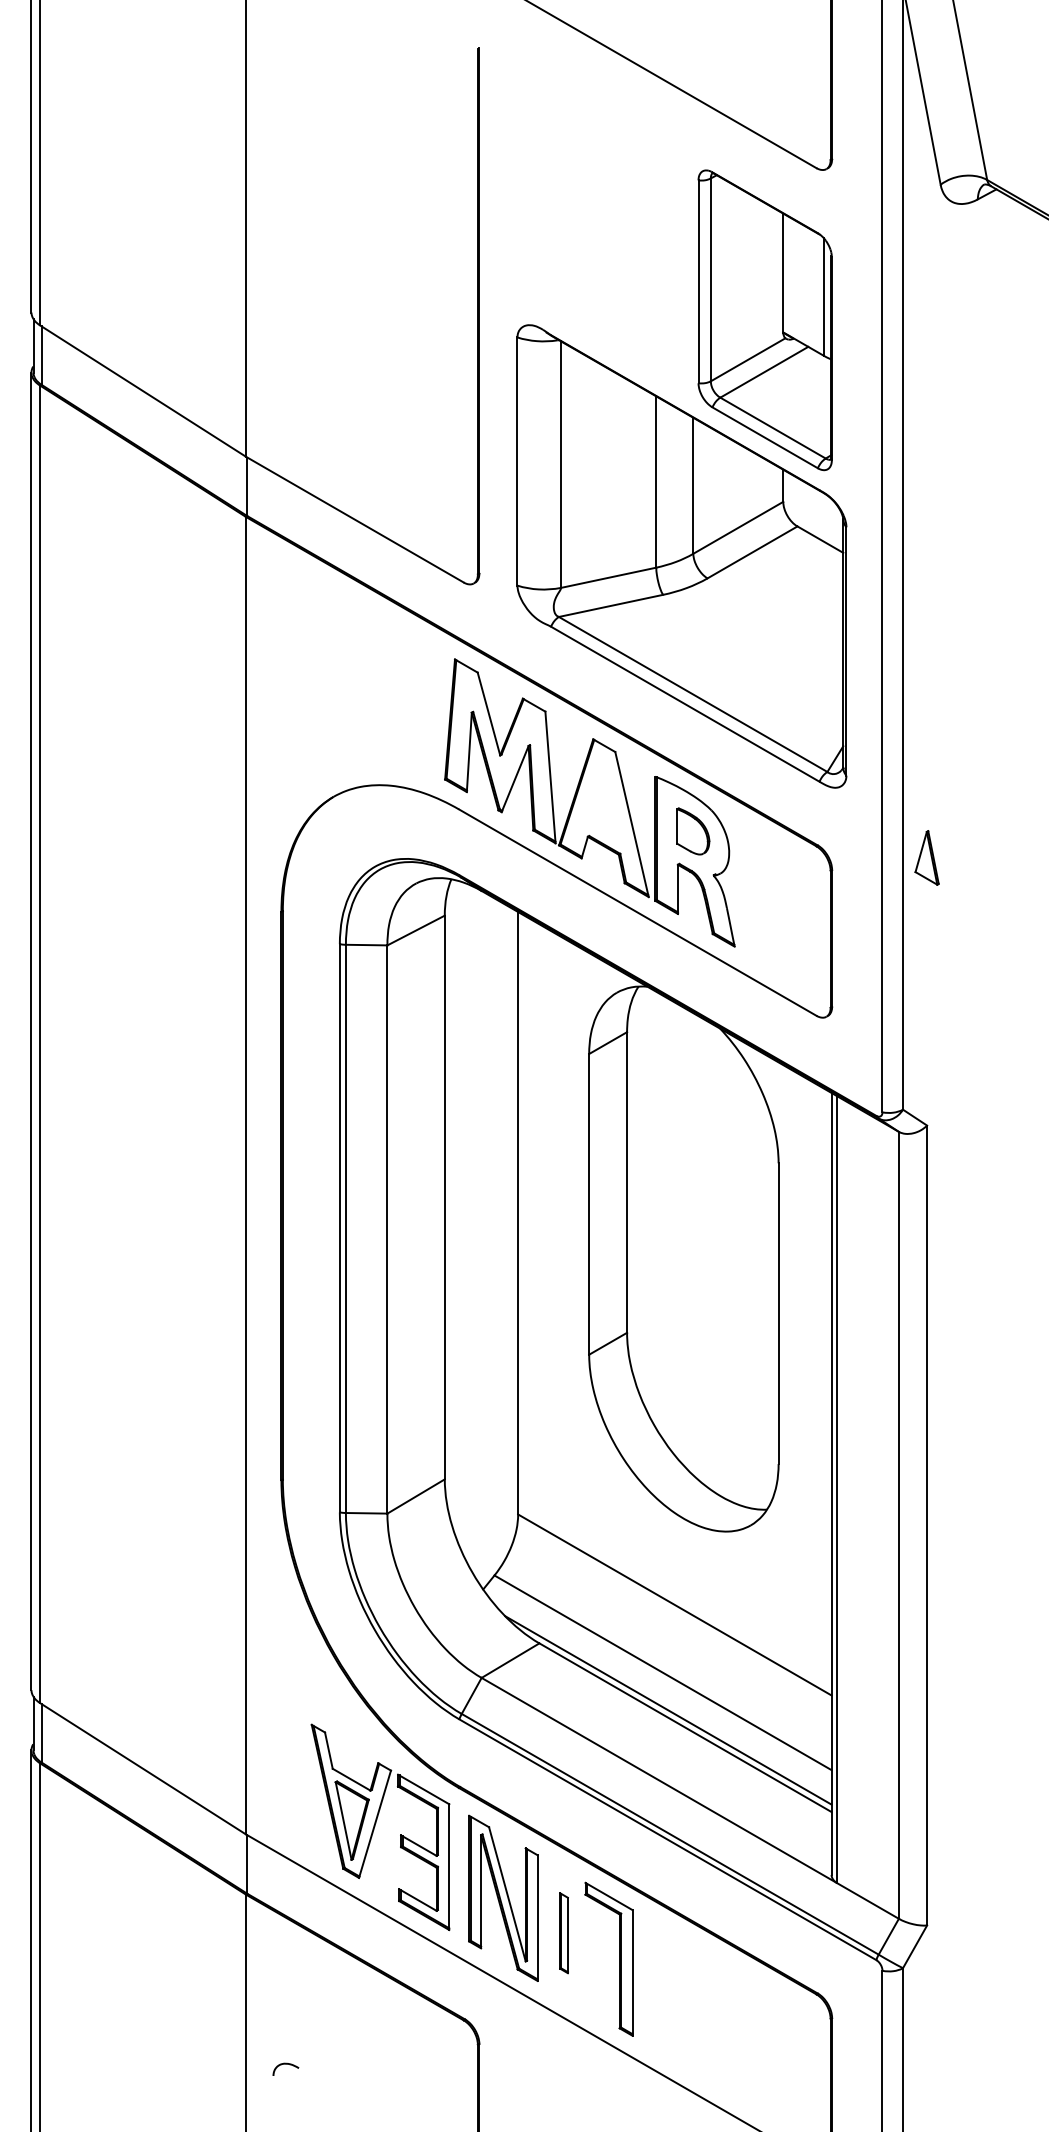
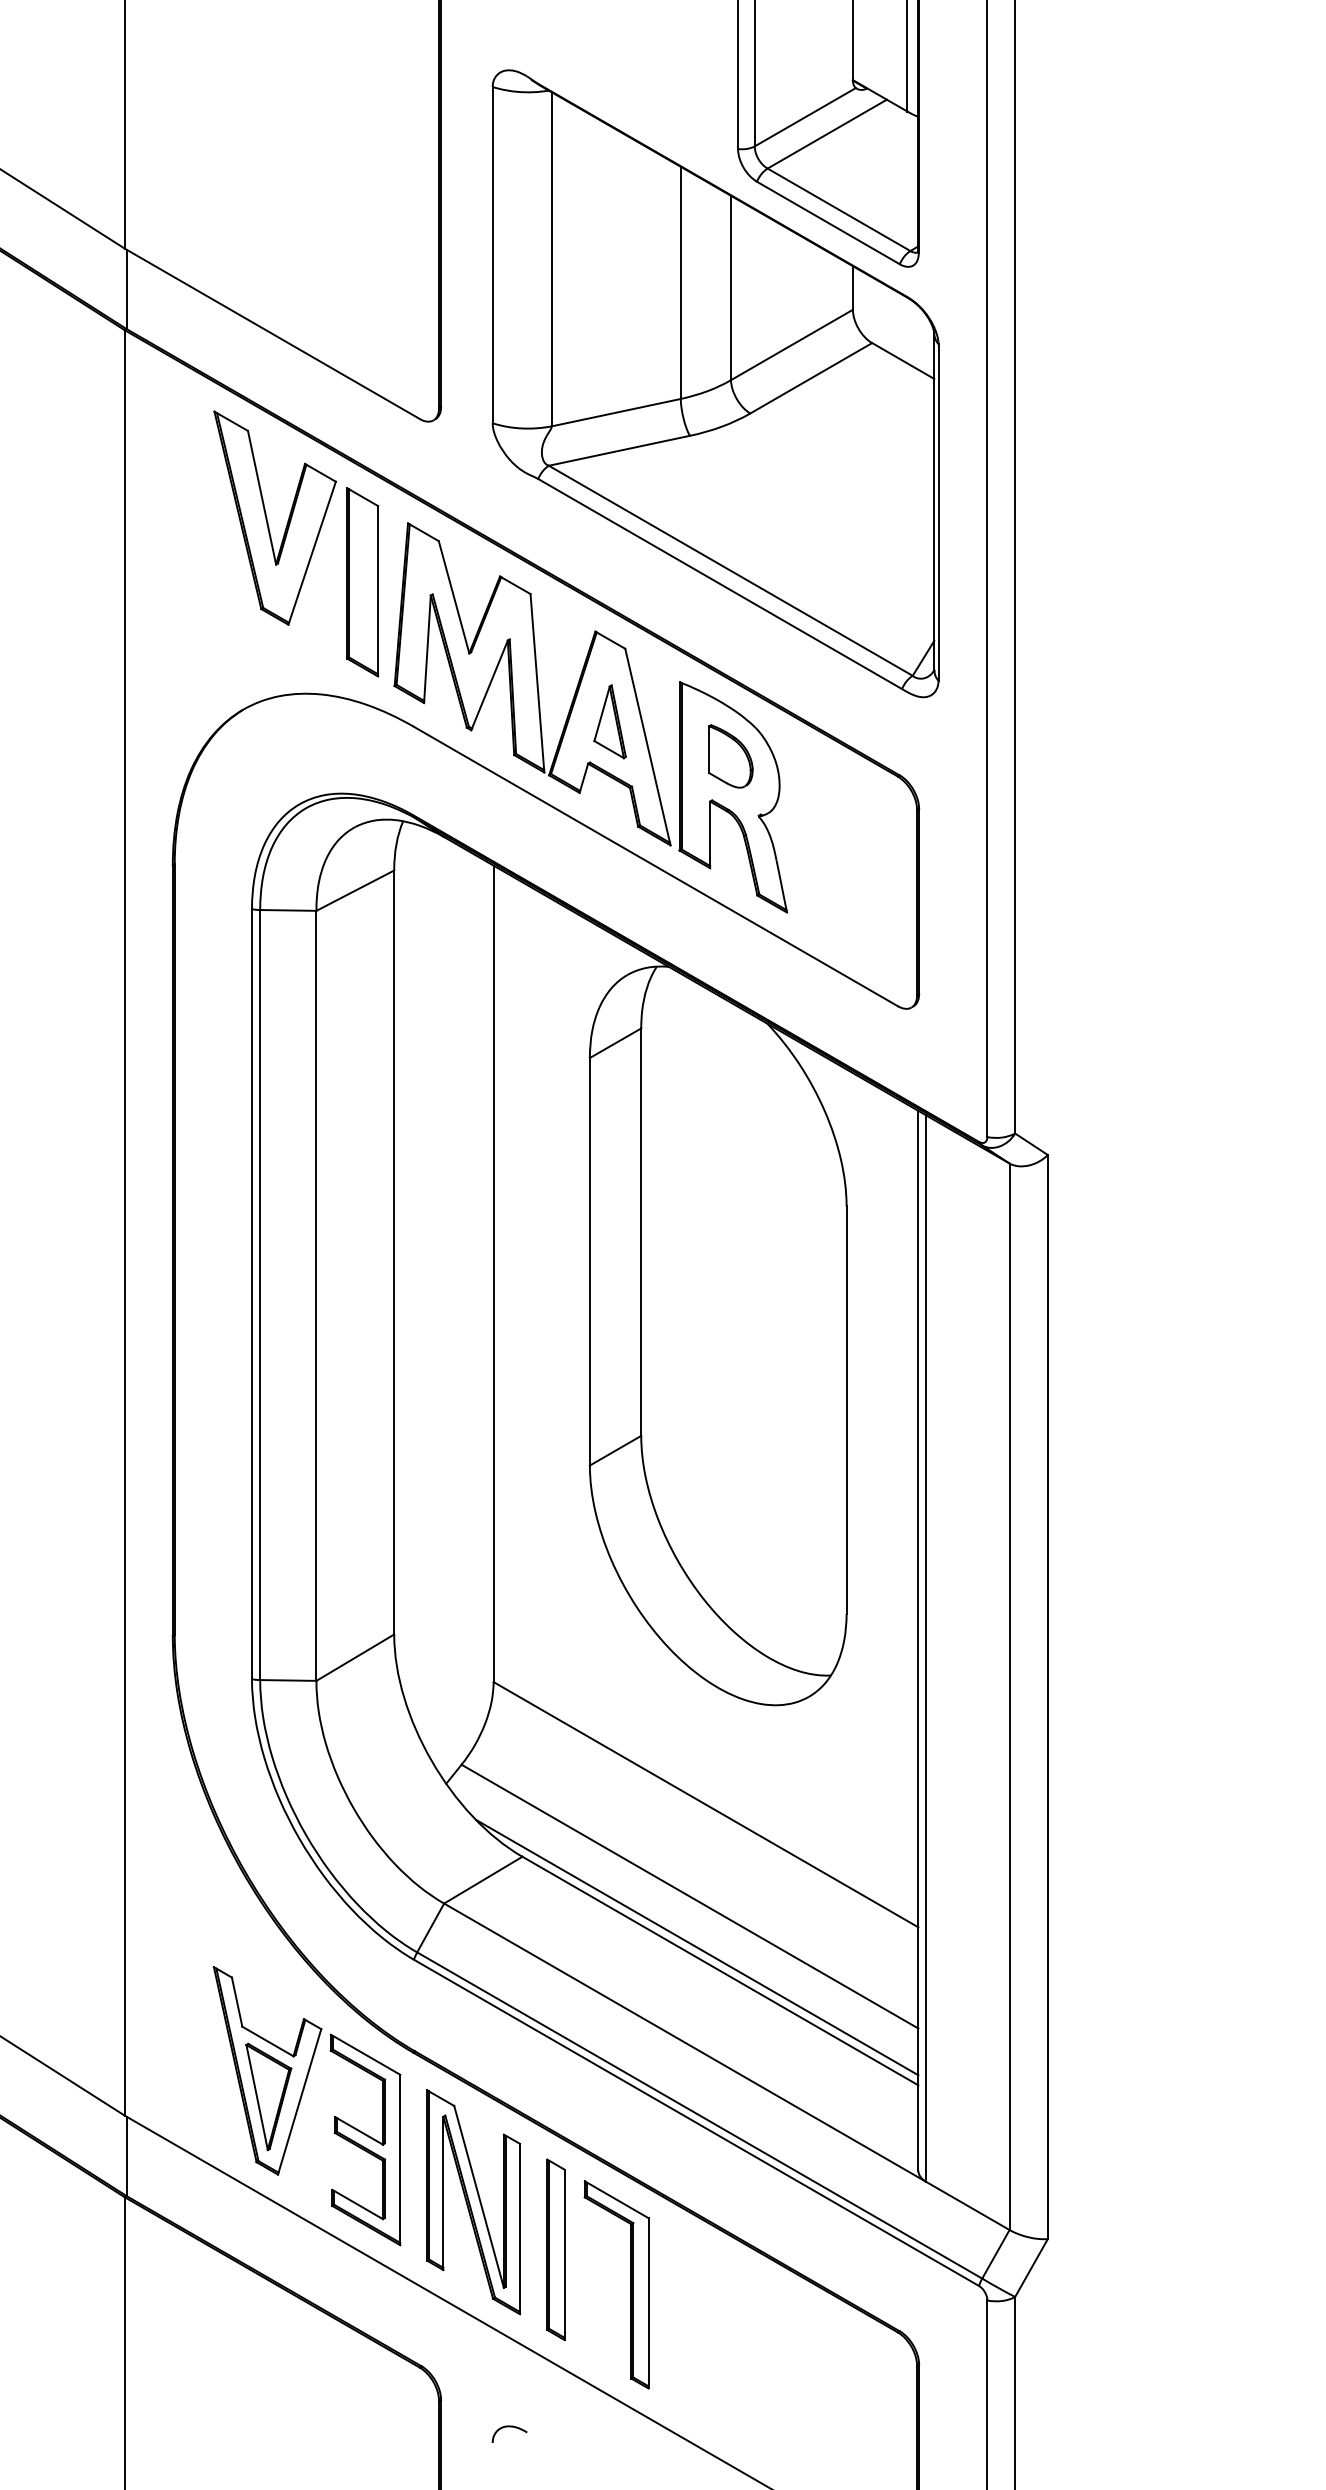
part: (372, 674) -> (296, 543), added
part: (926, 857) -> (609, 721), moved
part: (563, 1932) -> (555, 2248), size x1.67
curve: (285, 2064) -> (508, 2427), moved

